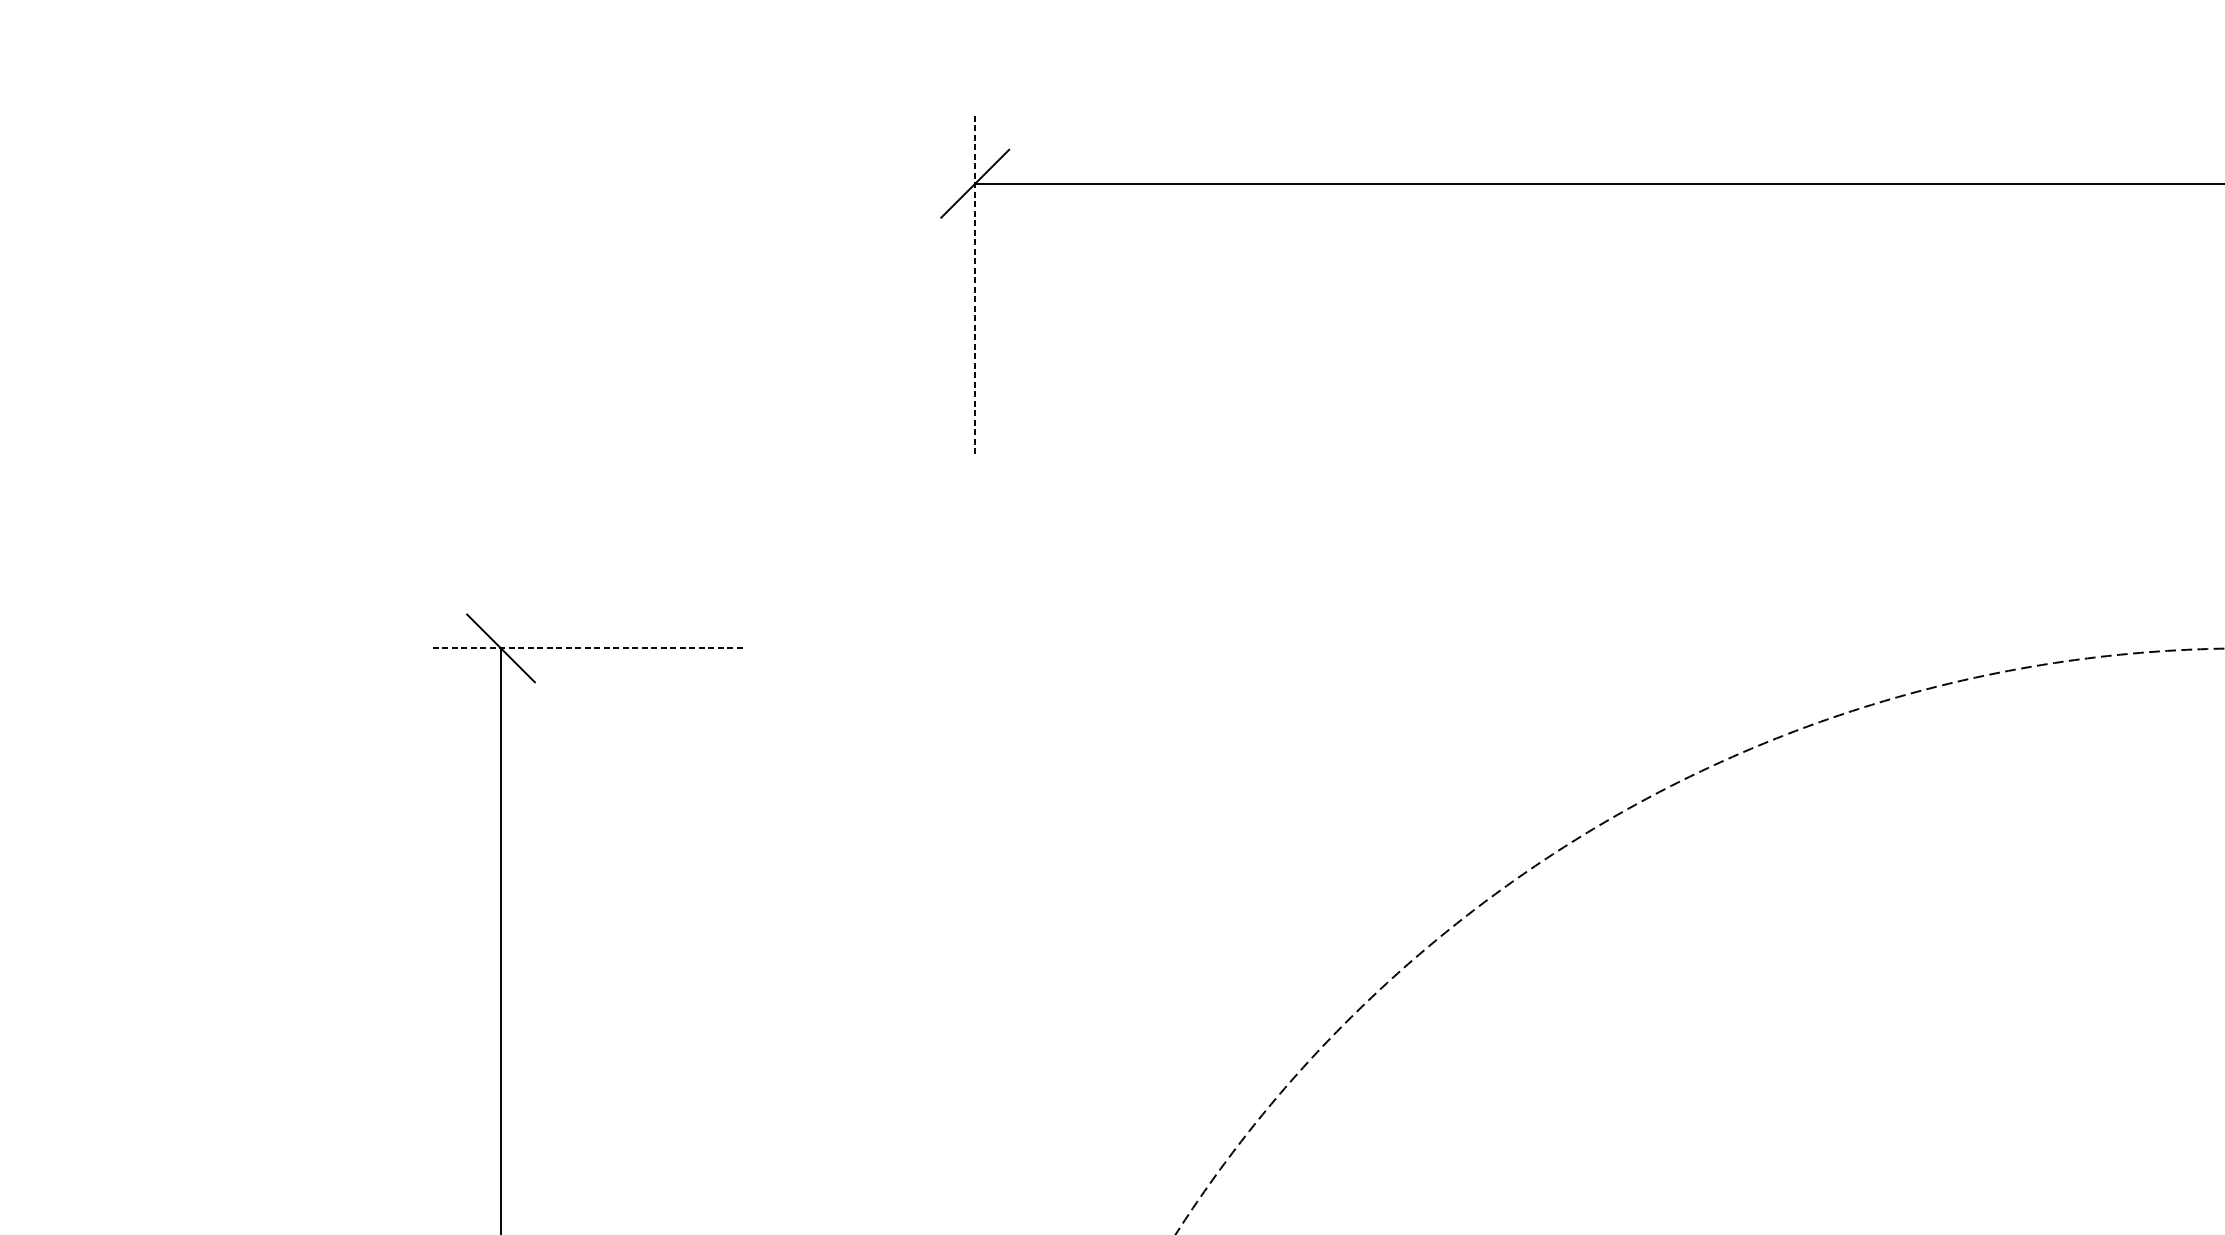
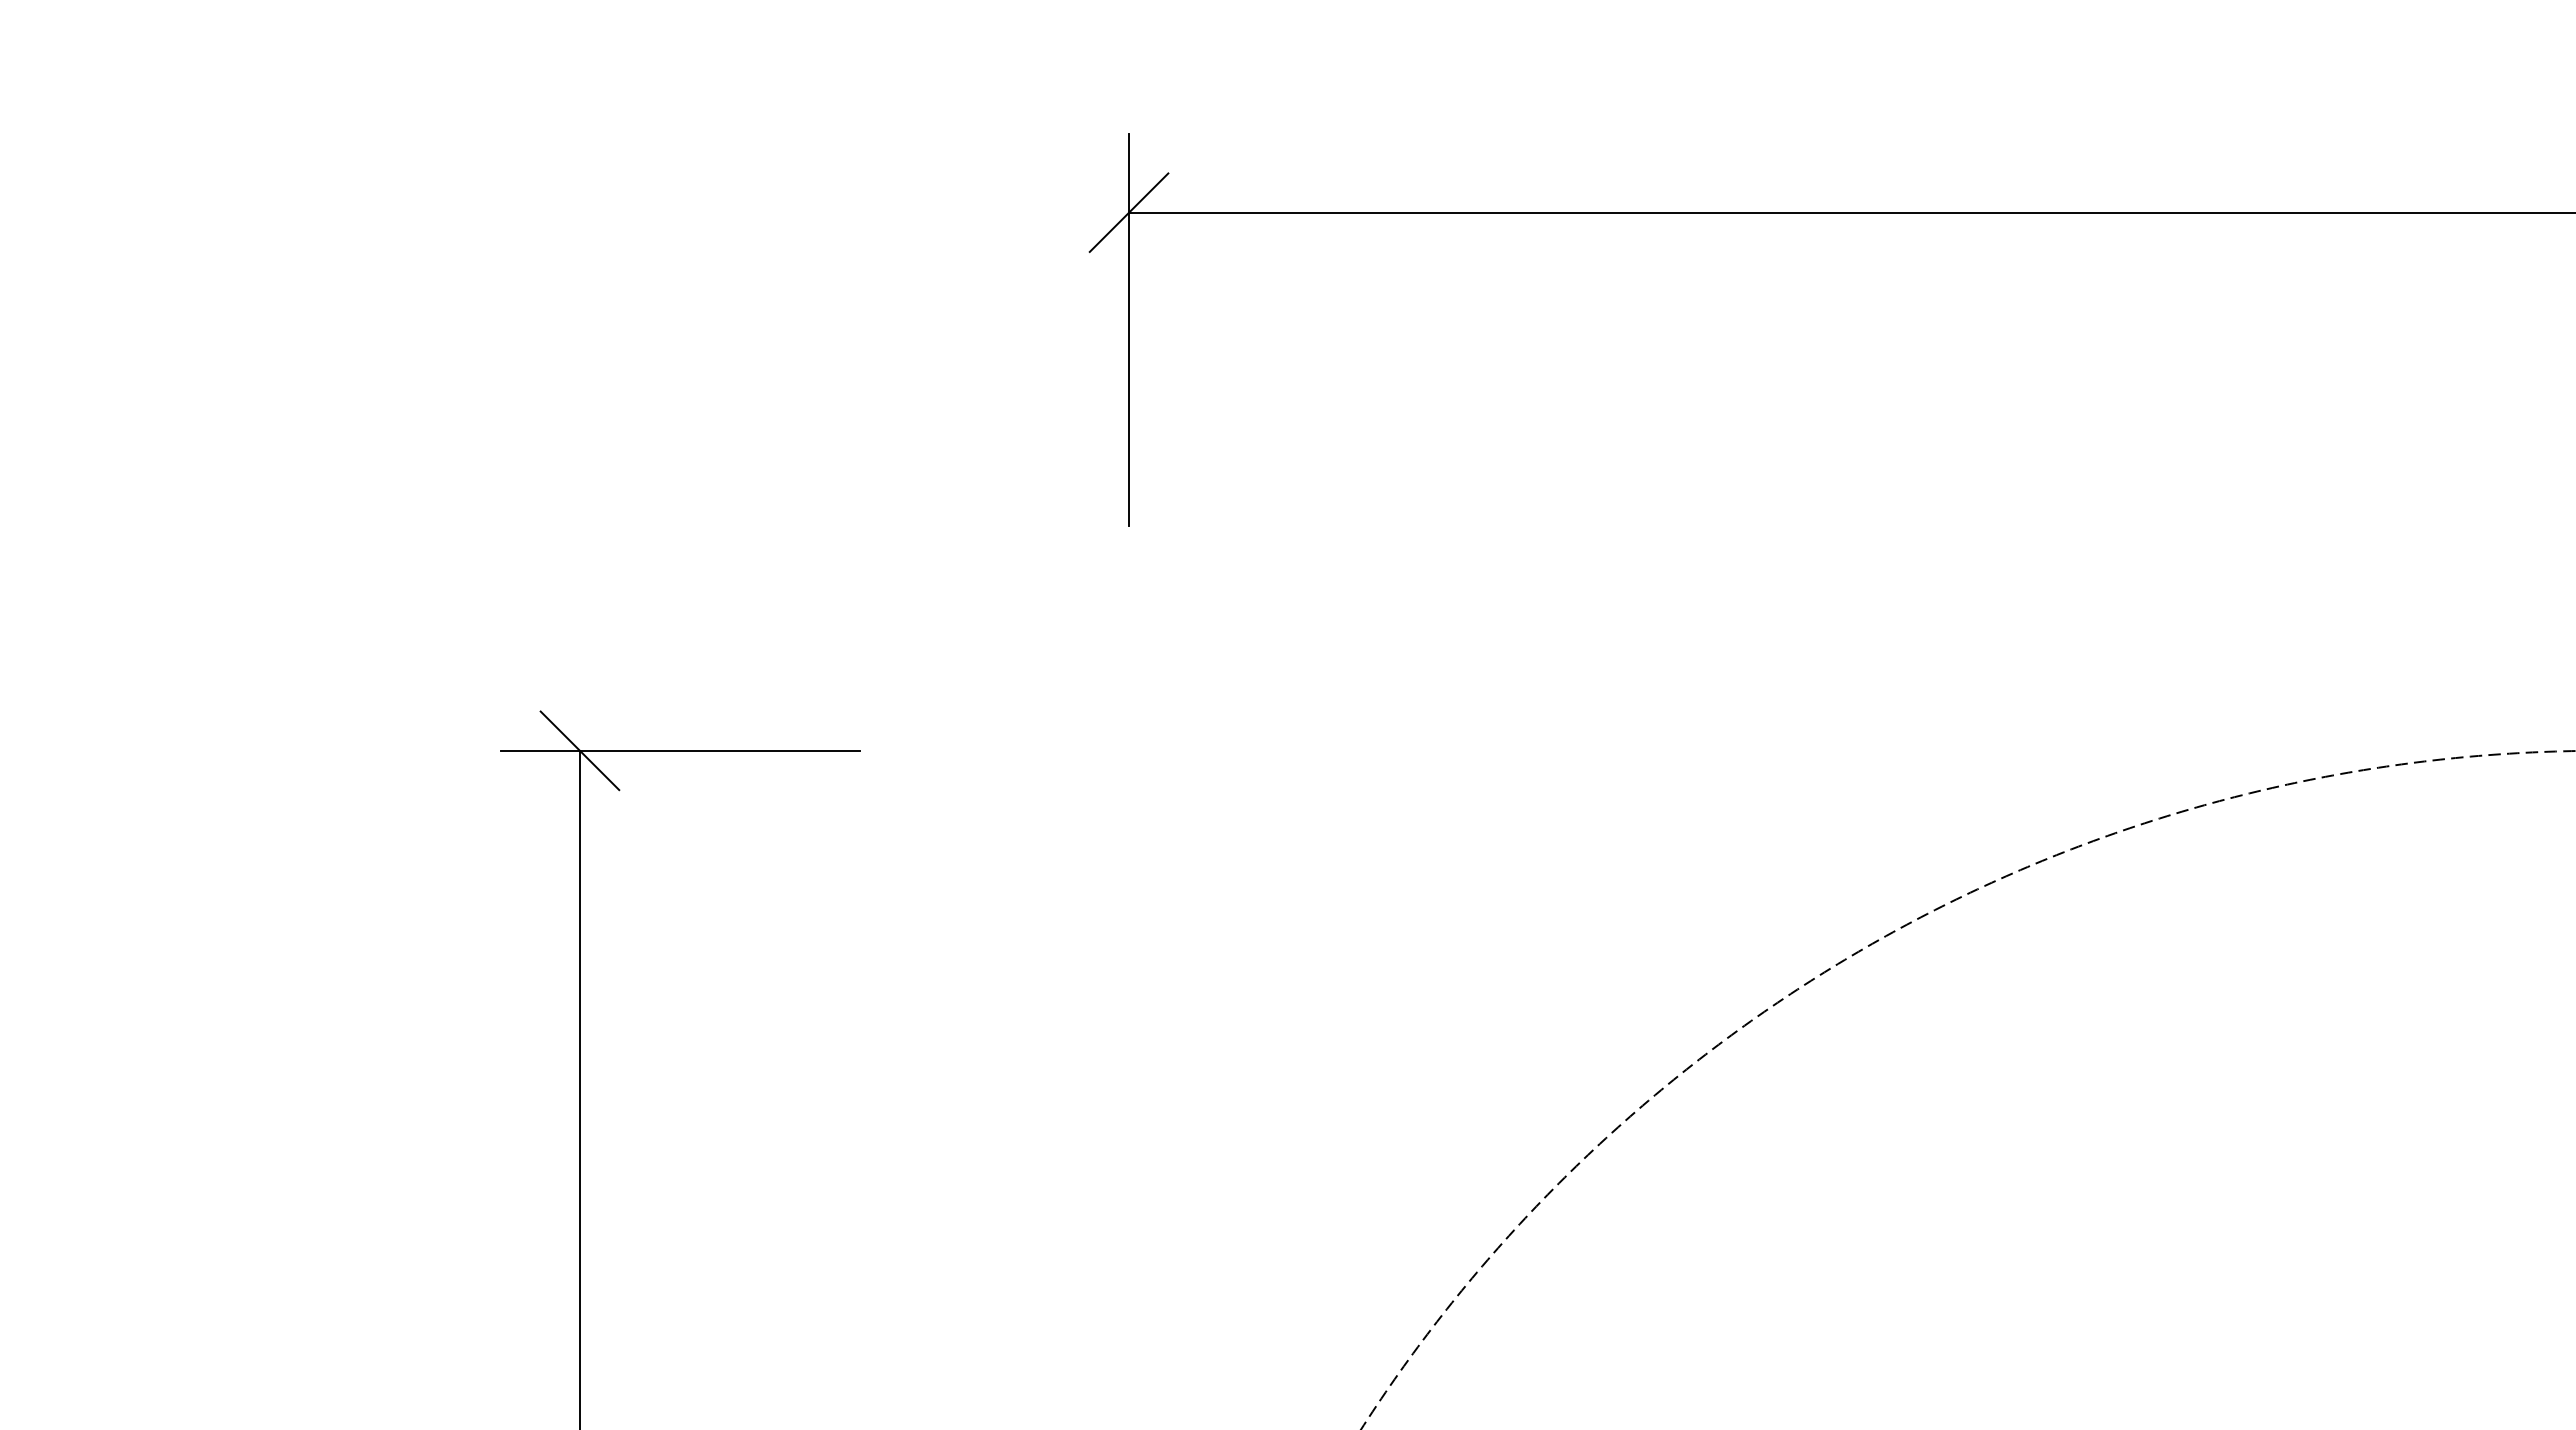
line: (975, 285) -> (1129, 330), dashed -> solid
line: (587, 648) -> (680, 750), dashed -> solid

